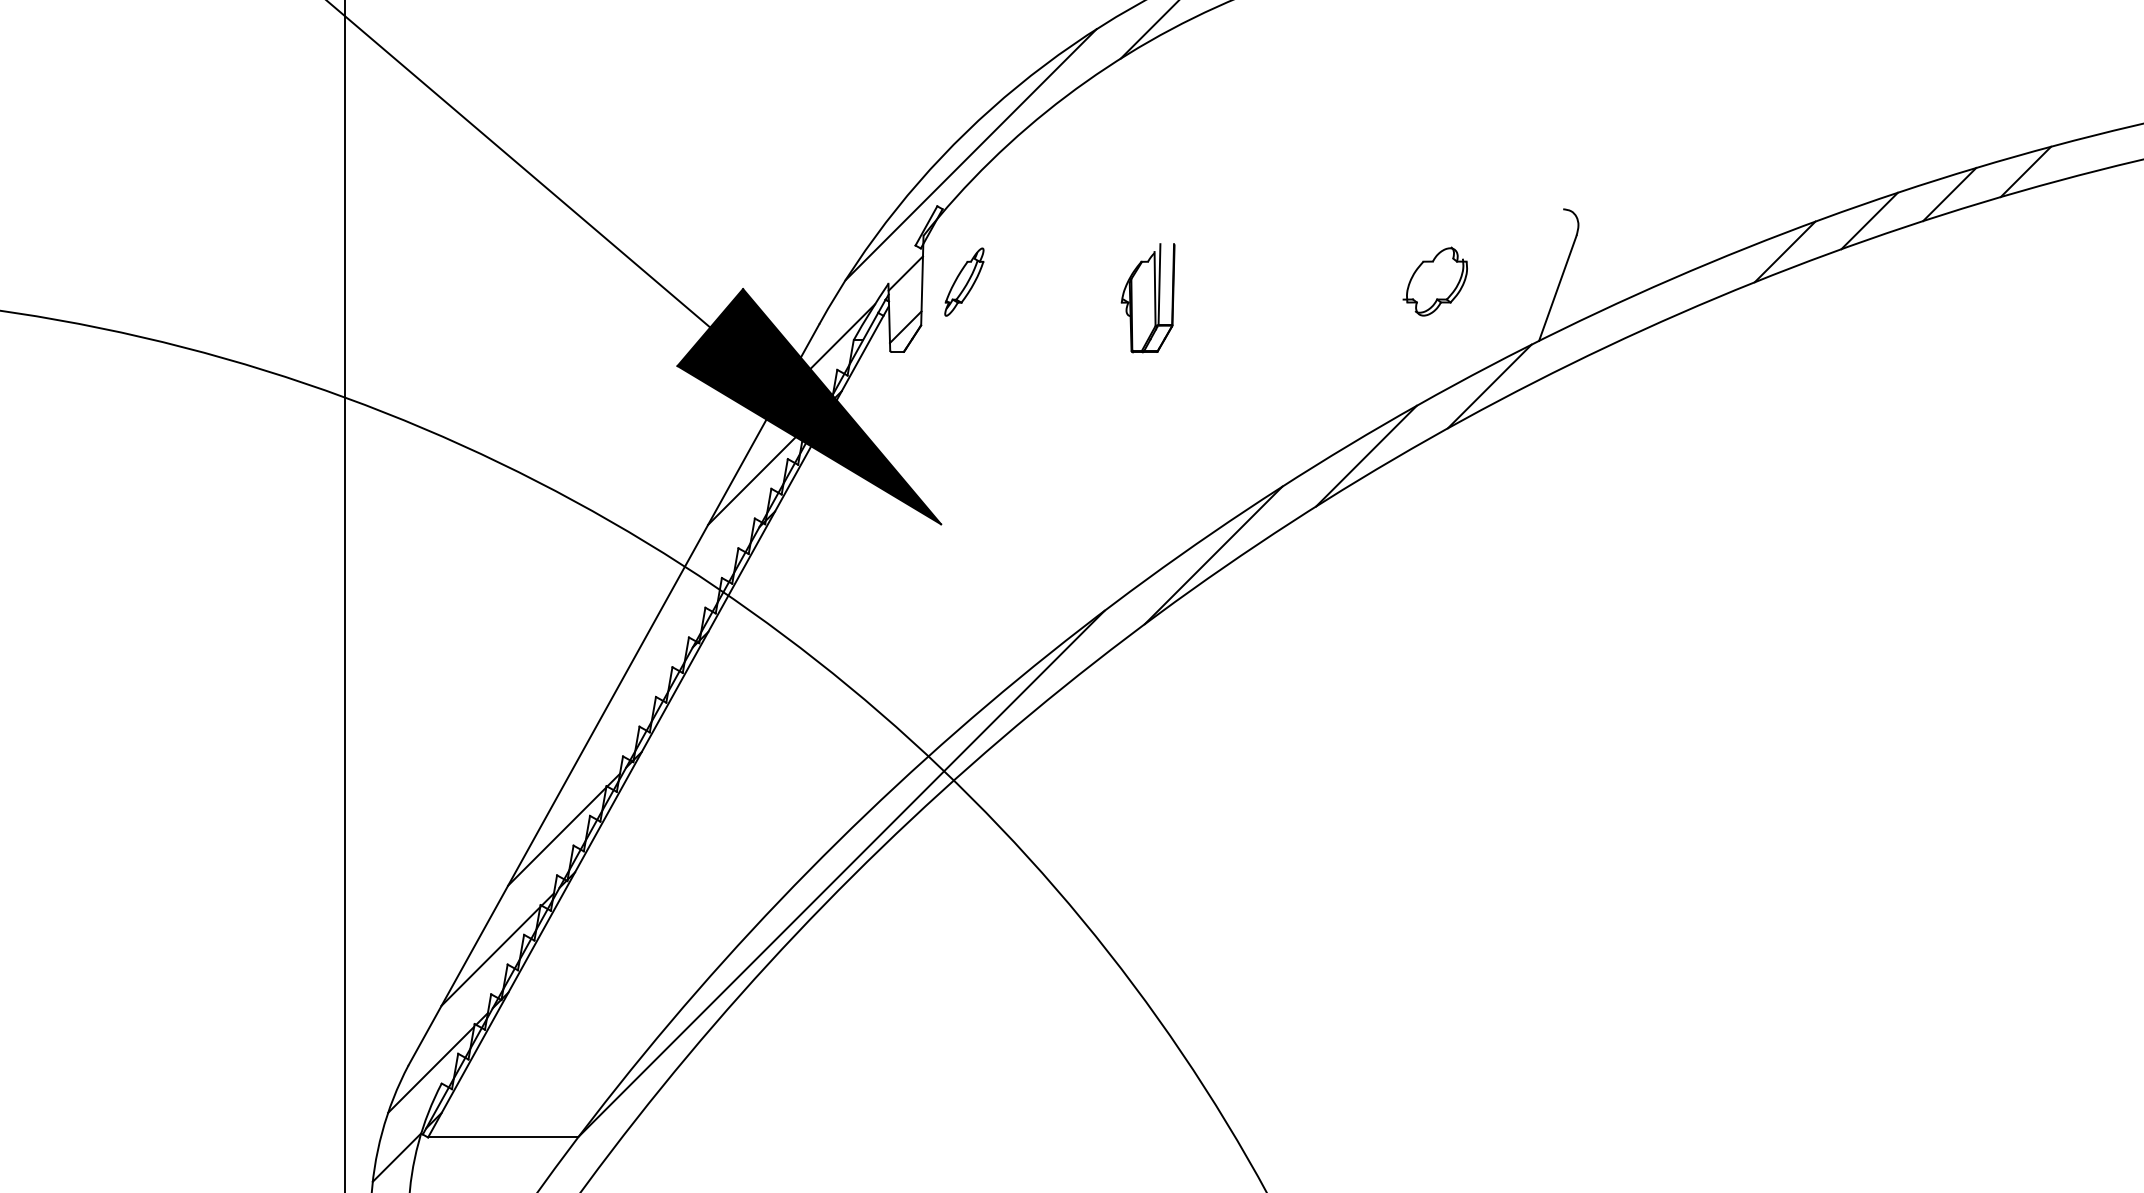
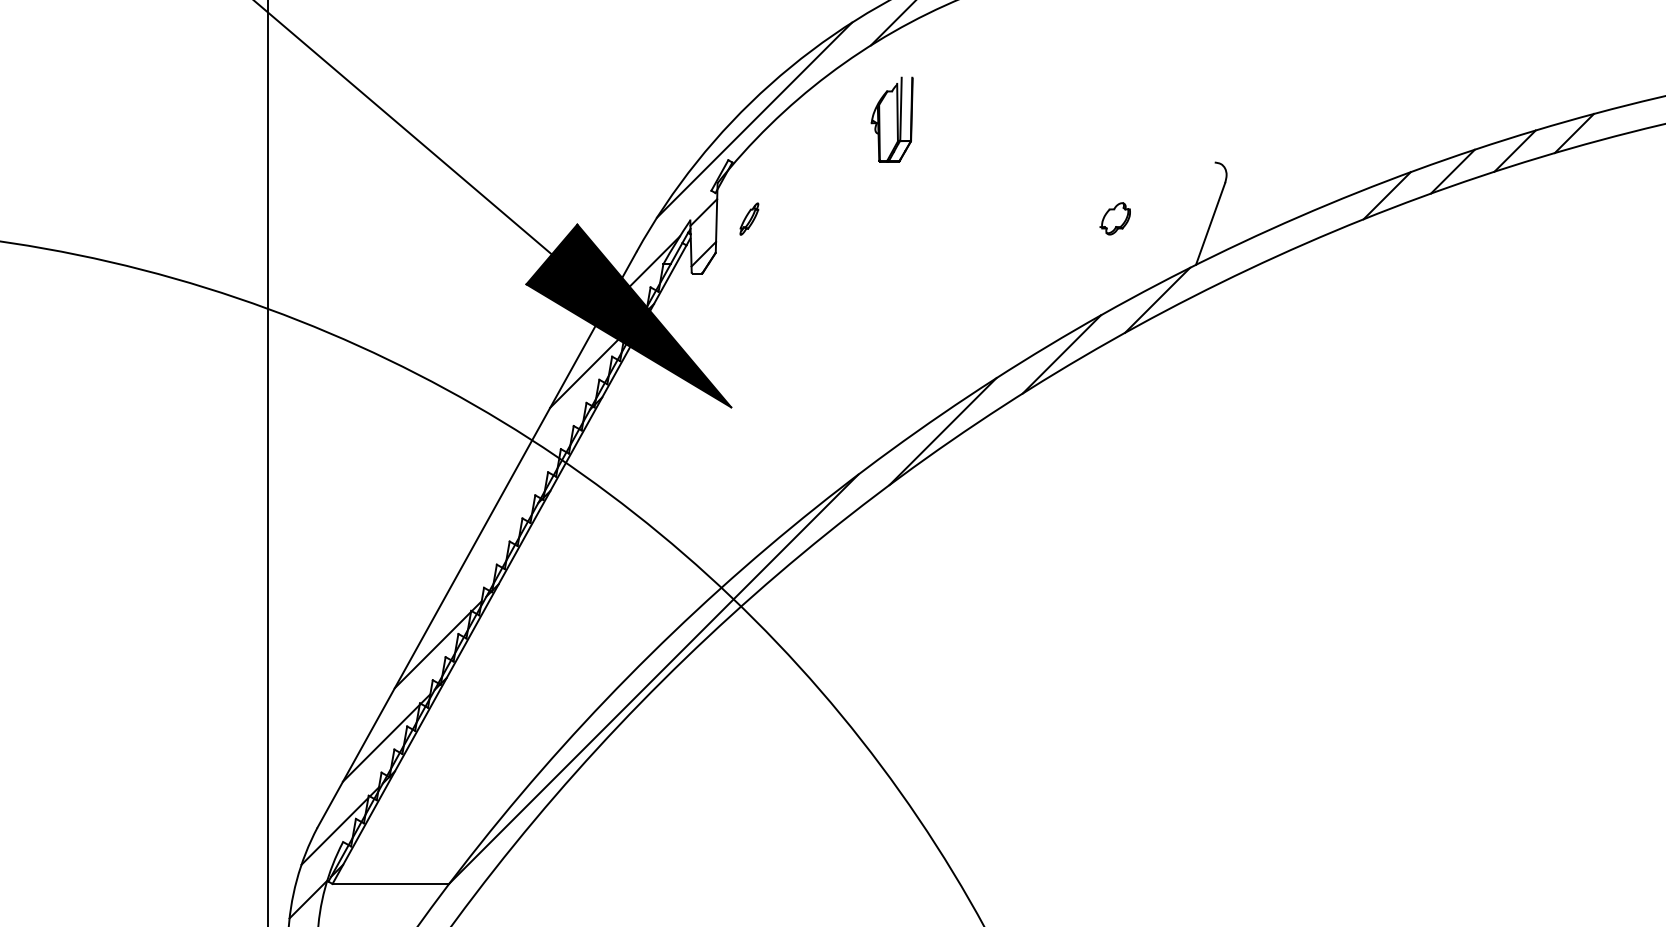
part: (964, 281) -> (749, 218), size x0.6
part: (1434, 281) -> (1114, 218), size x0.6
part: (1147, 298) -> (891, 119), moved

